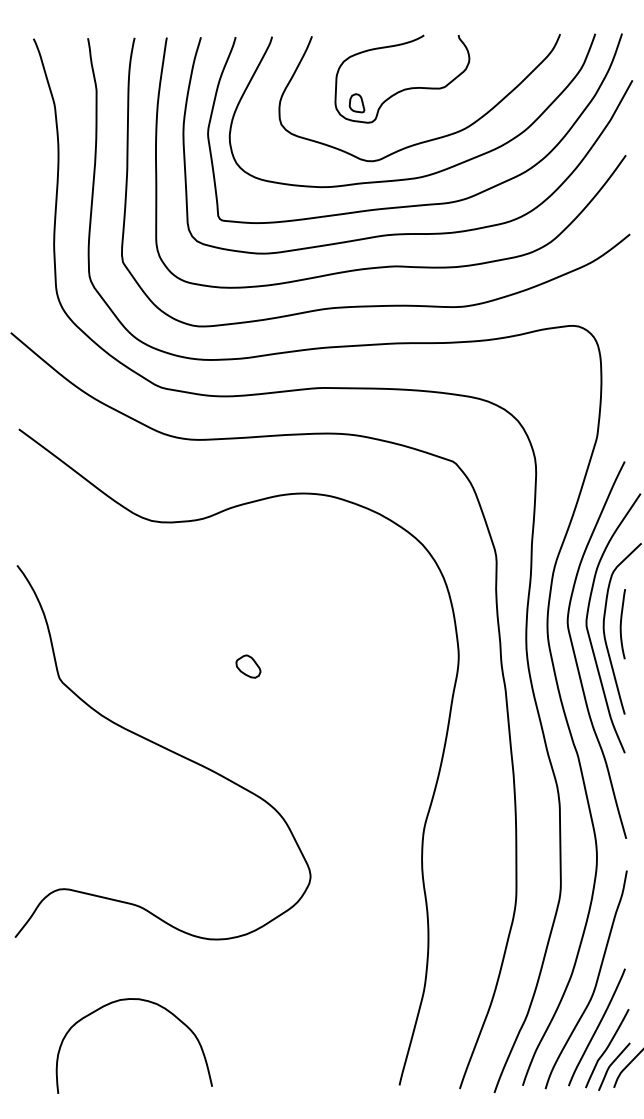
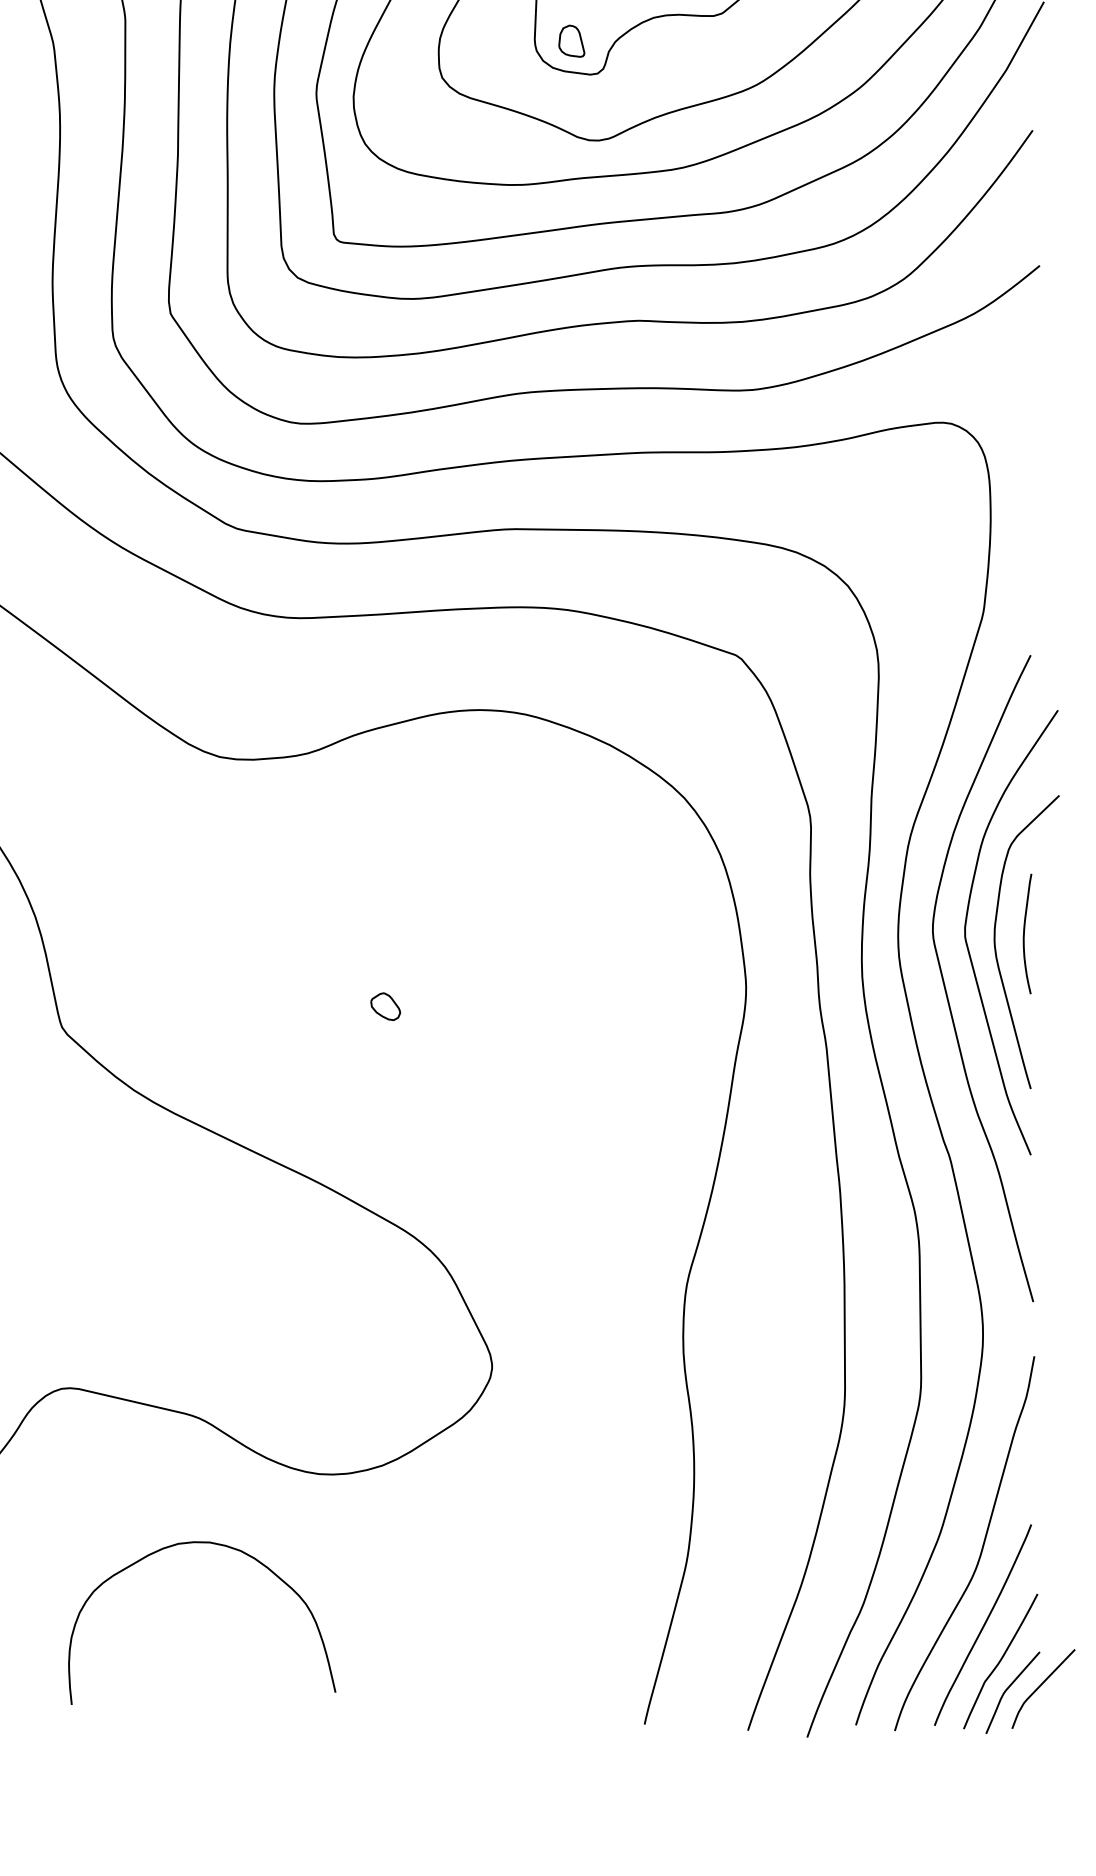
part: (248, 666) -> (385, 1006), size x0.7
curve: (143, 1001) -> (217, 1546), moved

